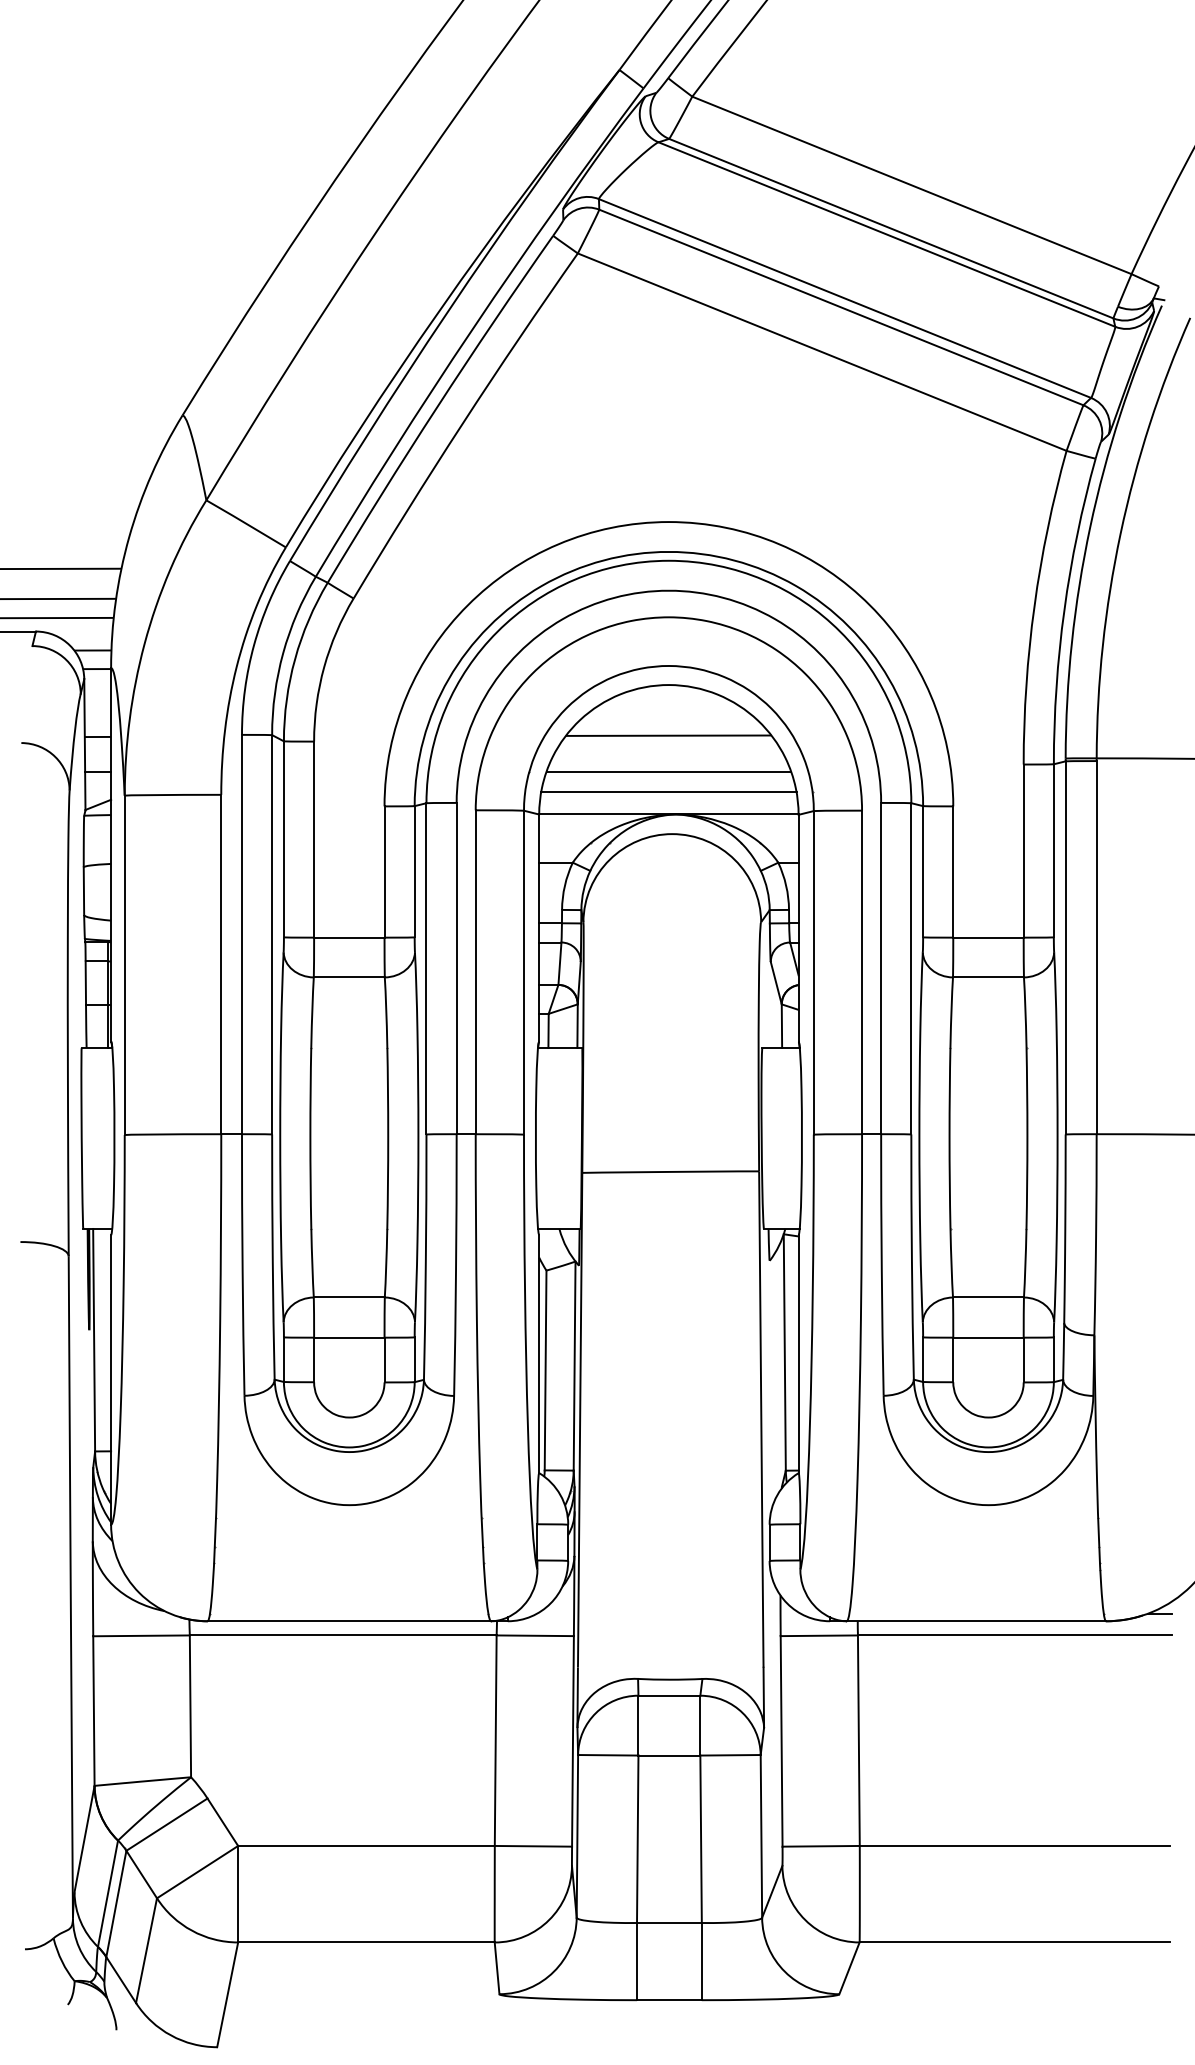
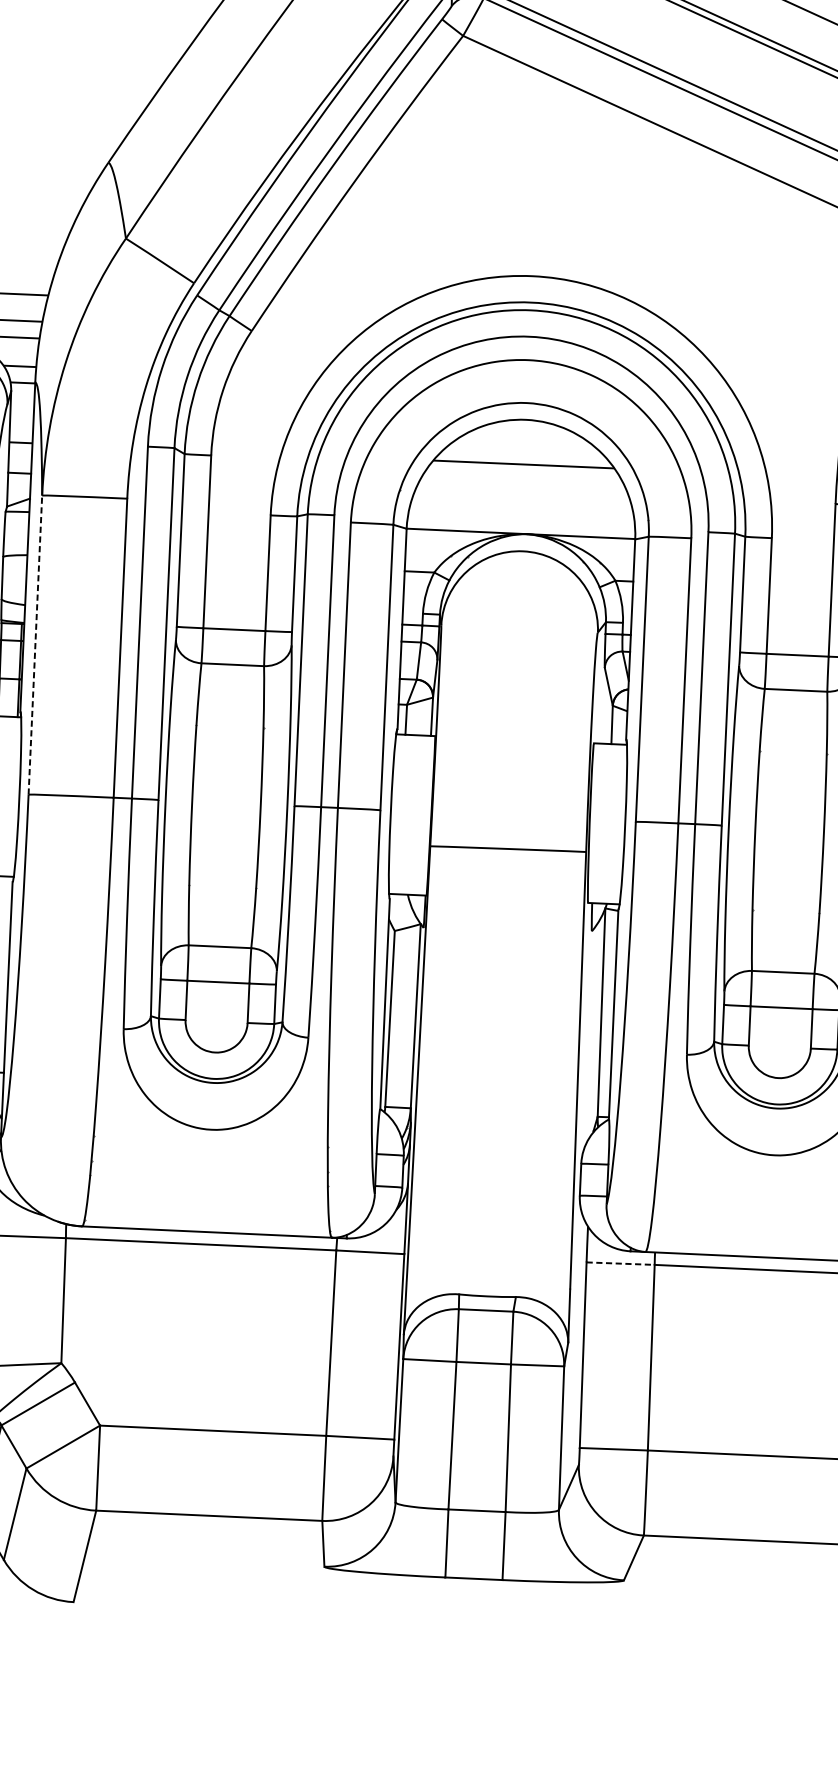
line: (668, 771) -> (522, 496), removed
line: (668, 792) -> (521, 514), removed
line: (124, 965) -> (35, 645), solid -> dashed
line: (819, 1635) -> (620, 1263), solid -> dashed

